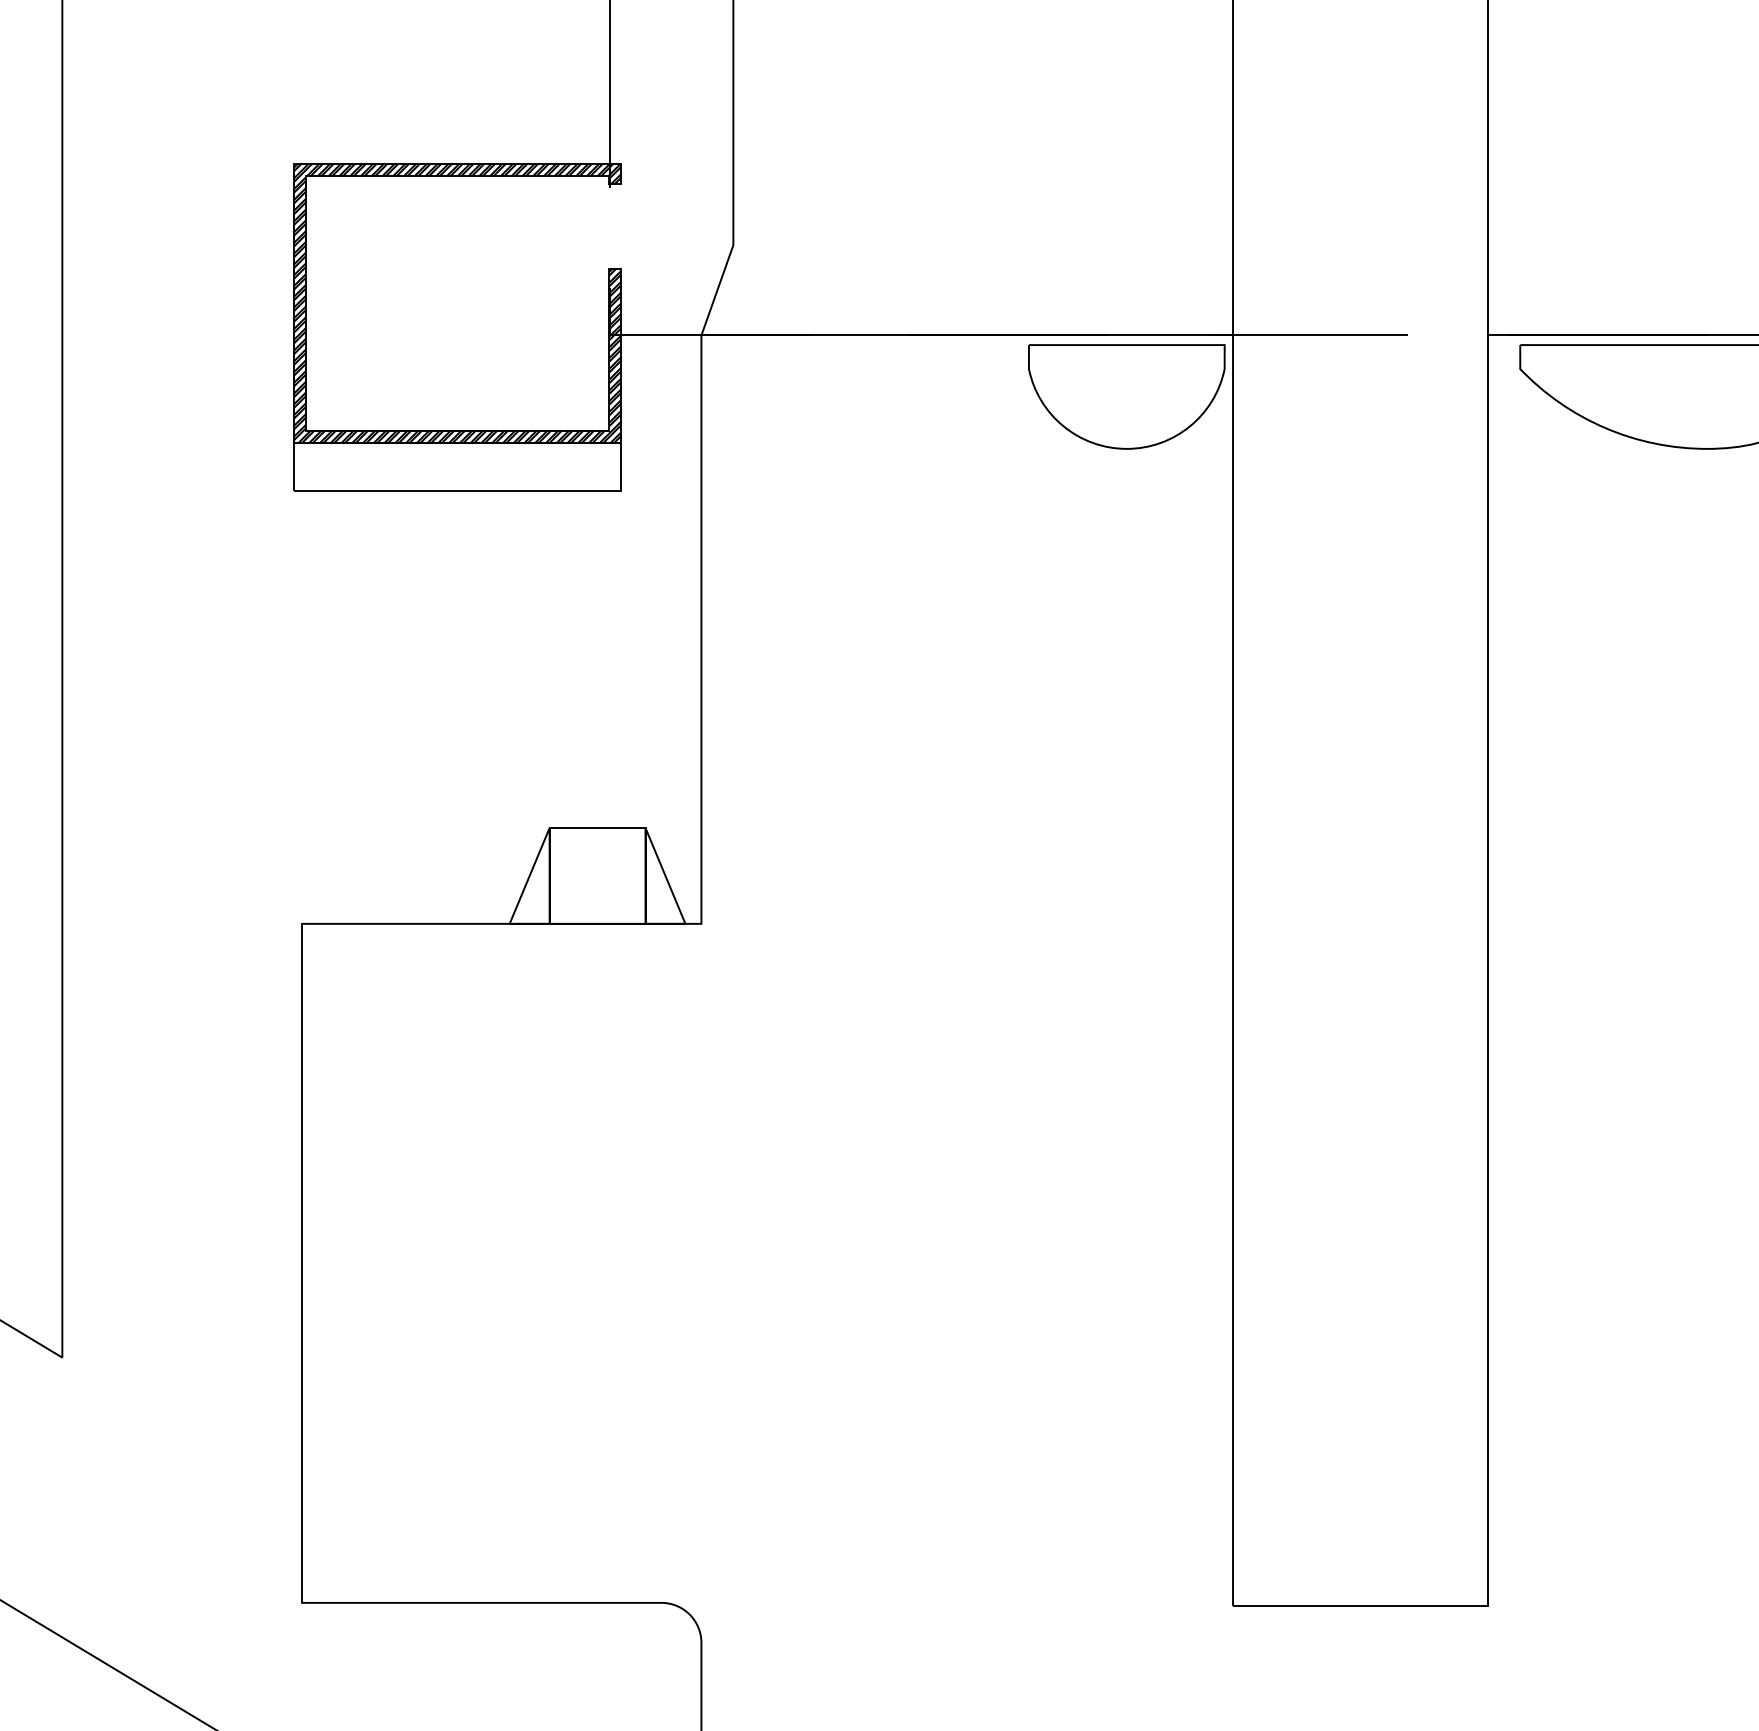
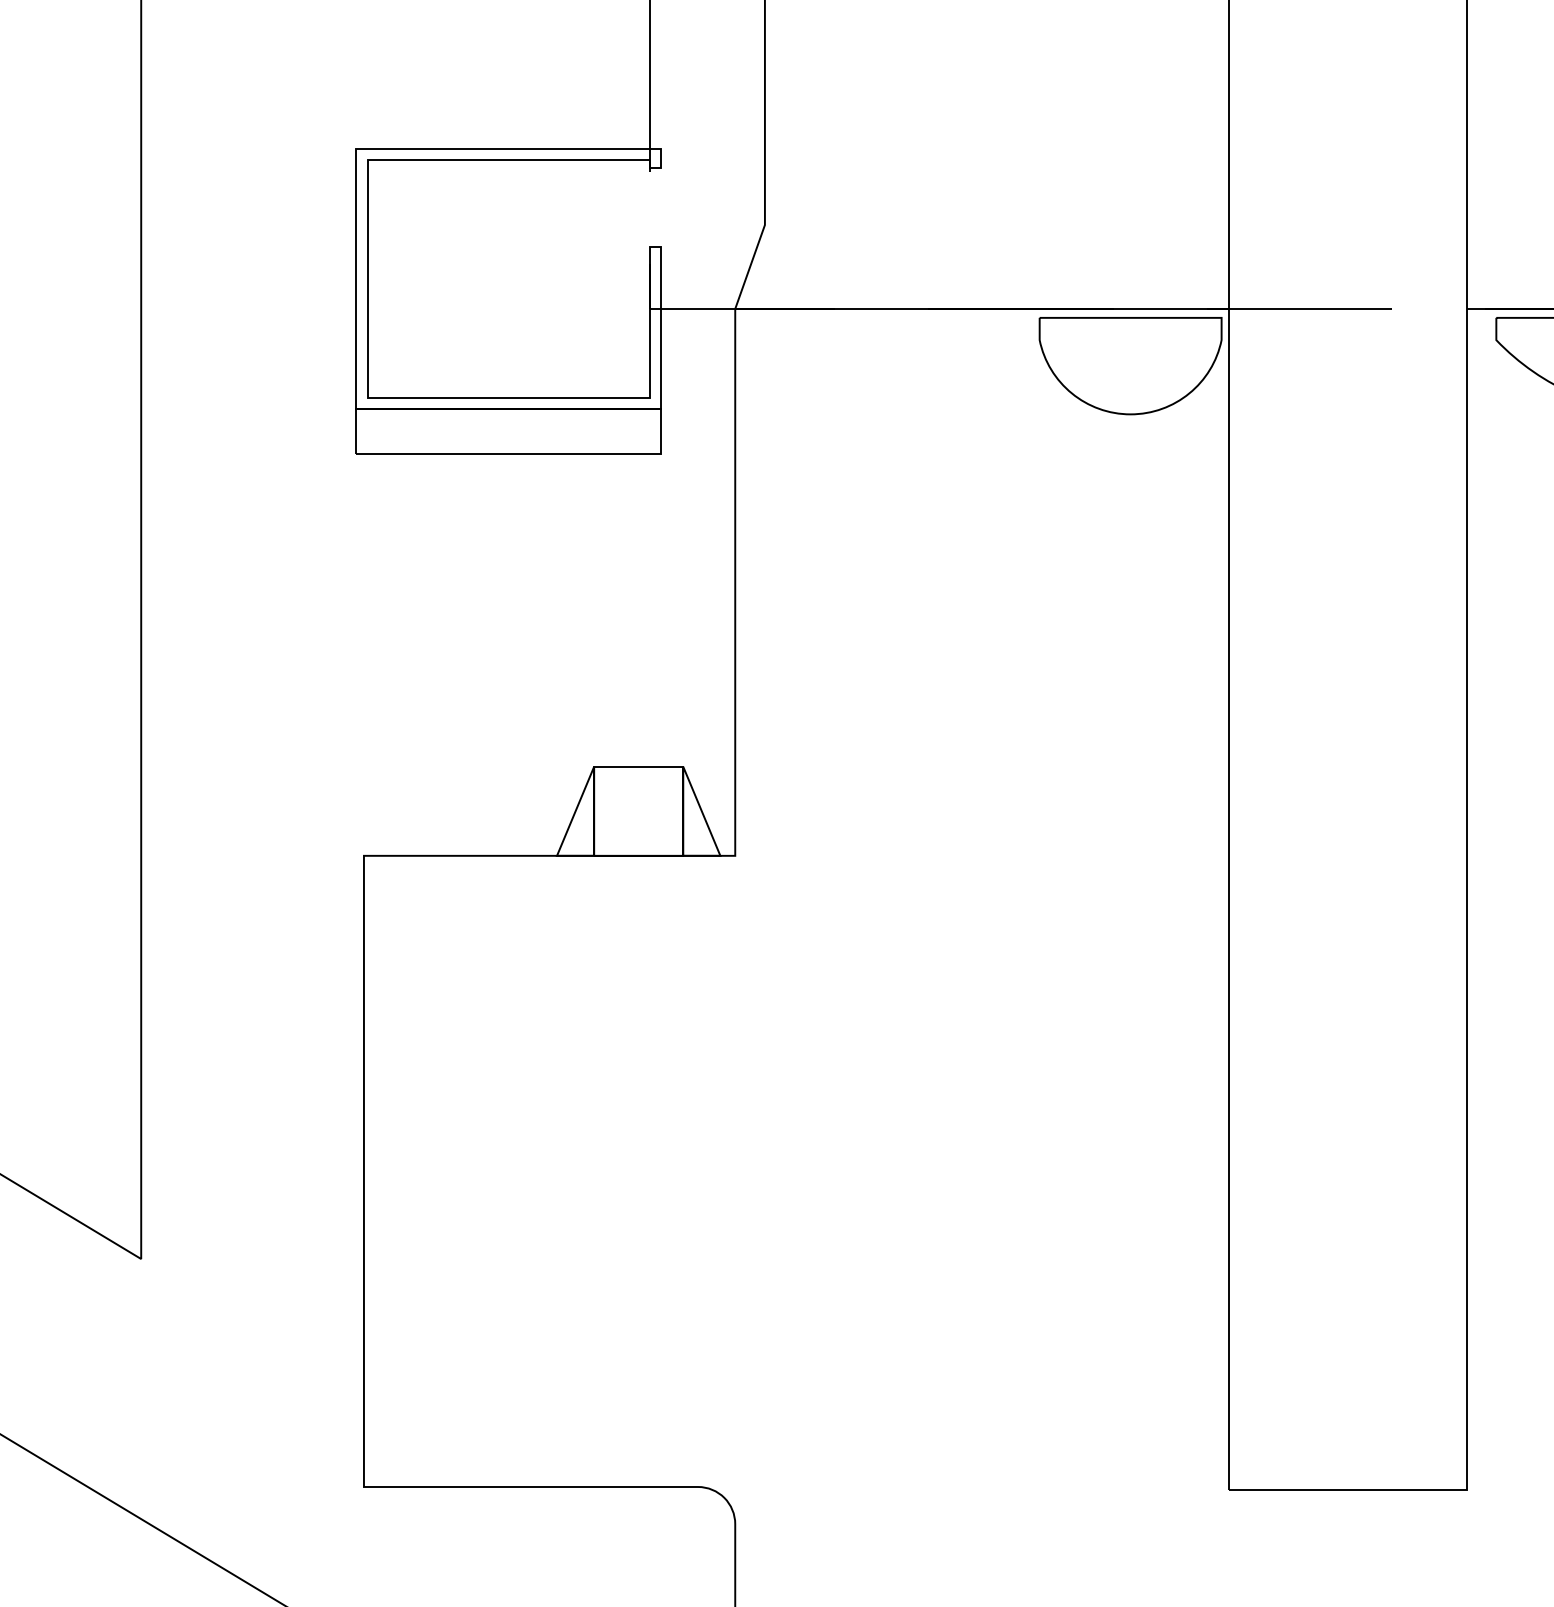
hatch: (457, 303) -> (508, 279), removed

